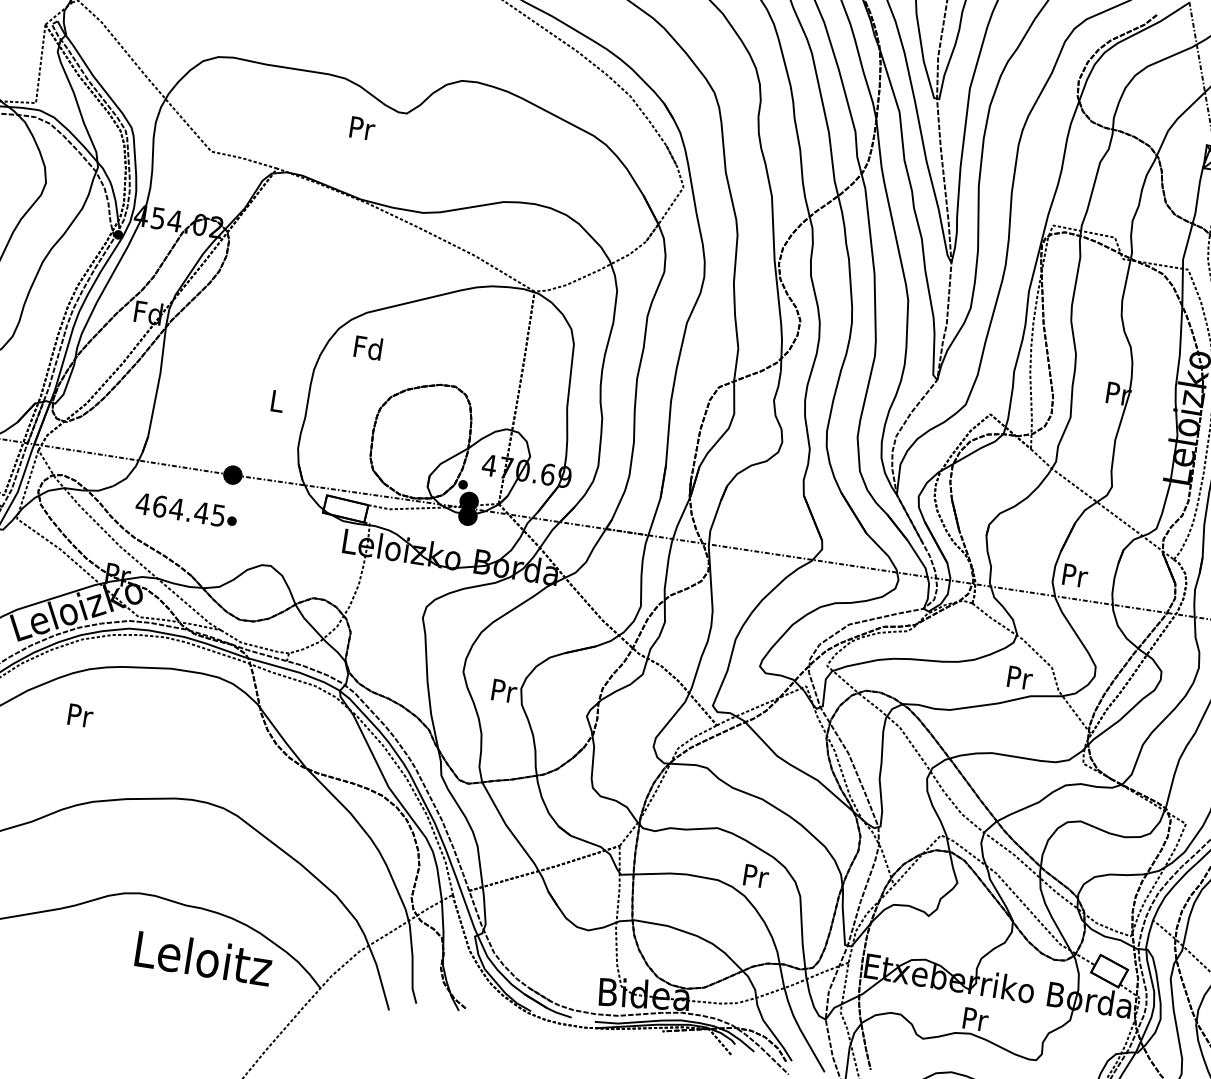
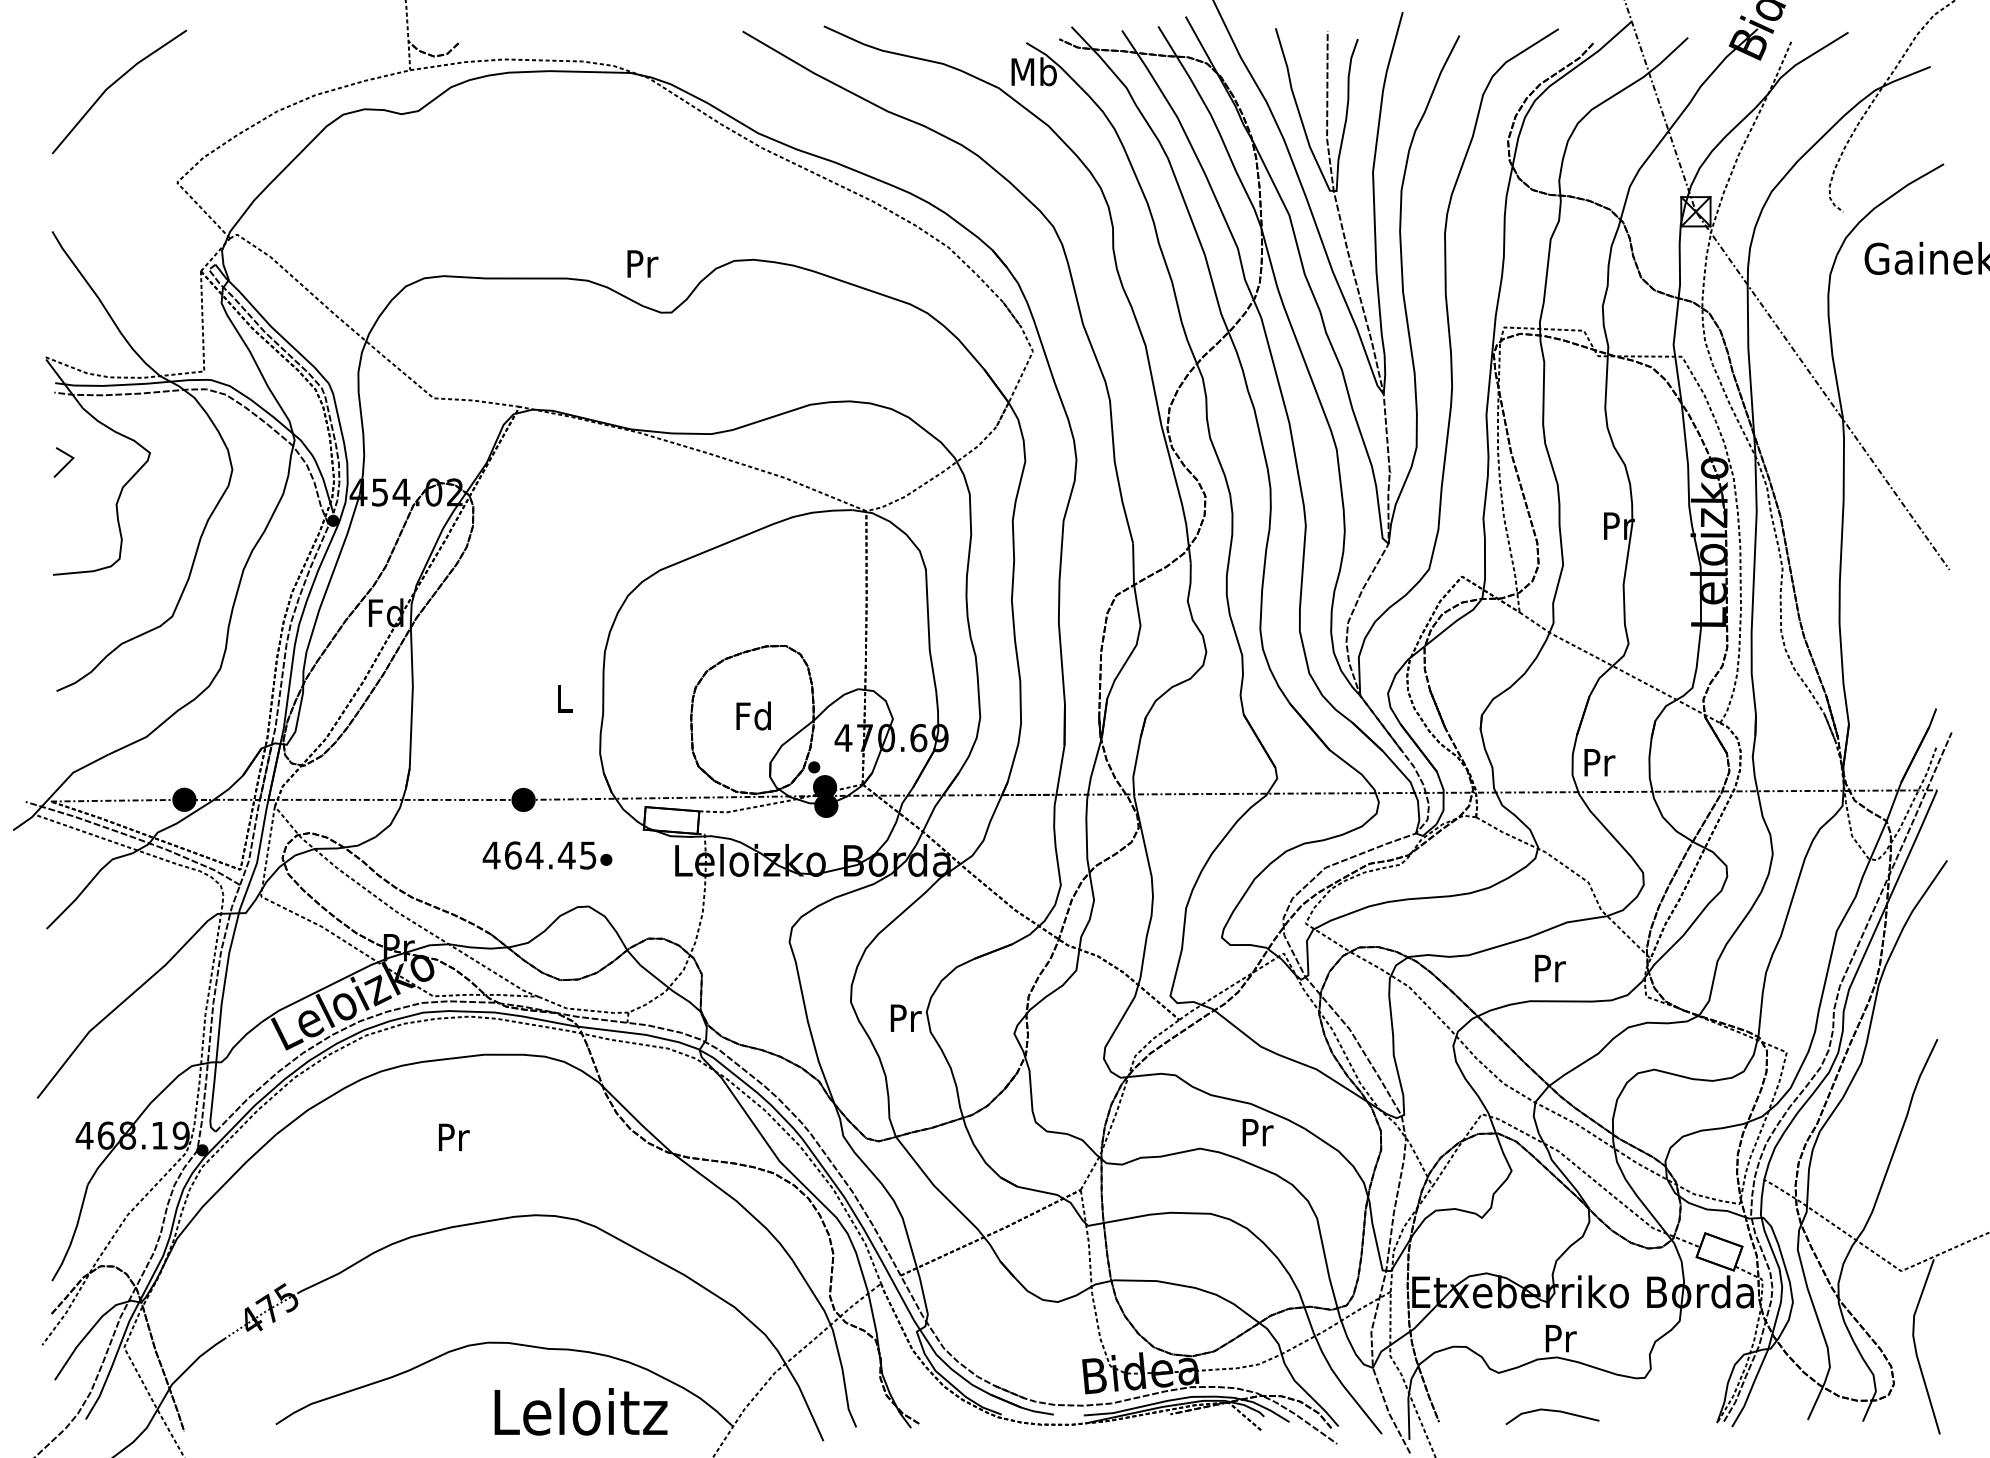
text: (362, 128) -> (642, 263), moved
text: (368, 347) -> (753, 715), moved
text: (186, 510) -> (547, 855), moved
text: (1020, 677) -> (1550, 968), moved
text: (80, 715) -> (454, 1137), moved
text: (755, 876) -> (1257, 1132), moved

